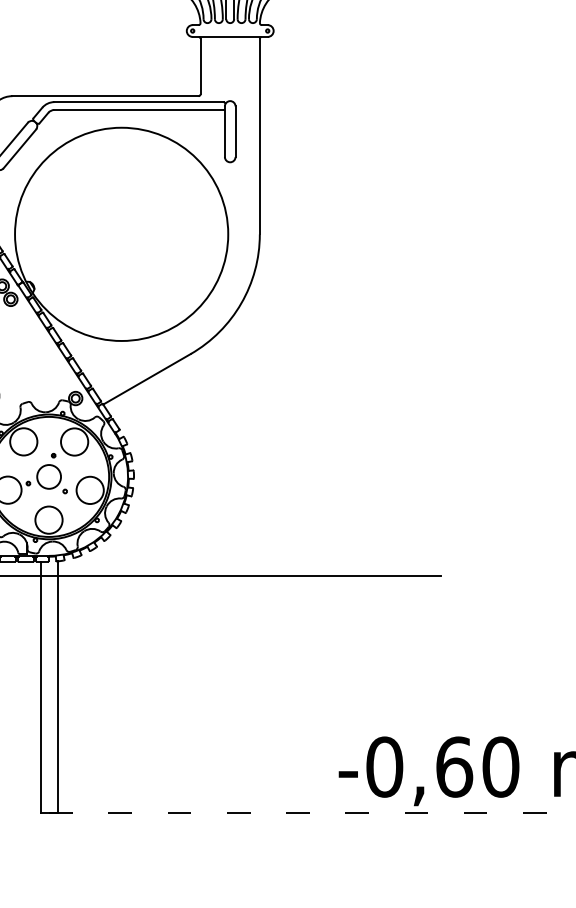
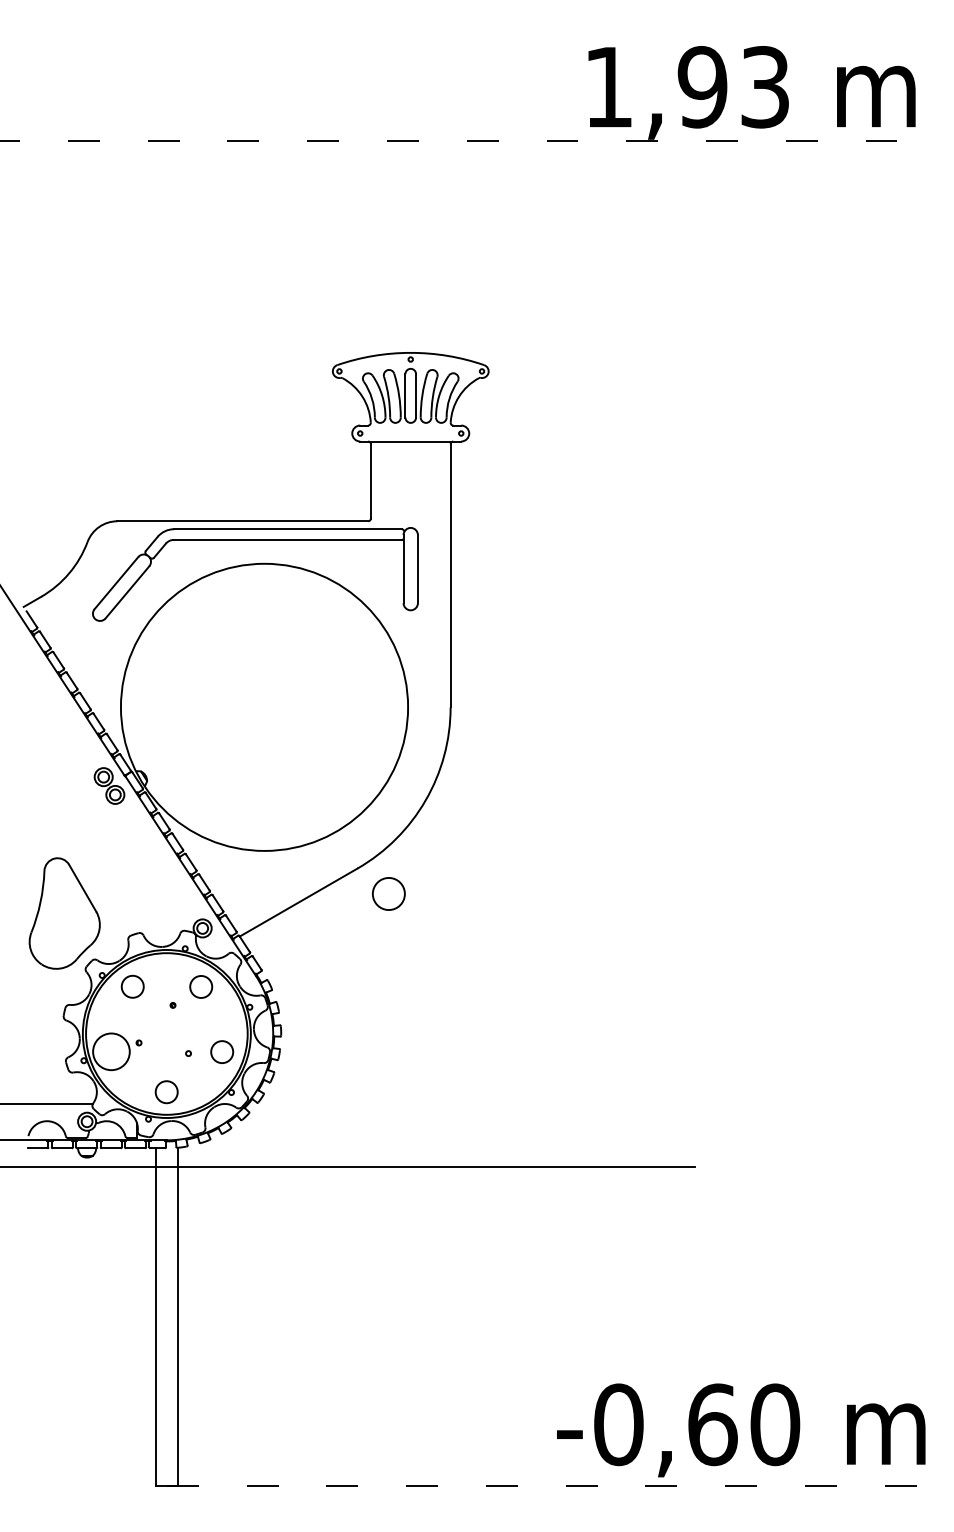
circle: (23, 441) -> (132, 986), size x0.6
circle: (74, 441) -> (200, 986), size x0.6
circle: (48, 476) -> (388, 893), moved
circle: (89, 489) -> (221, 1051), size x0.6
circle: (48, 519) -> (166, 1091), size x0.6

